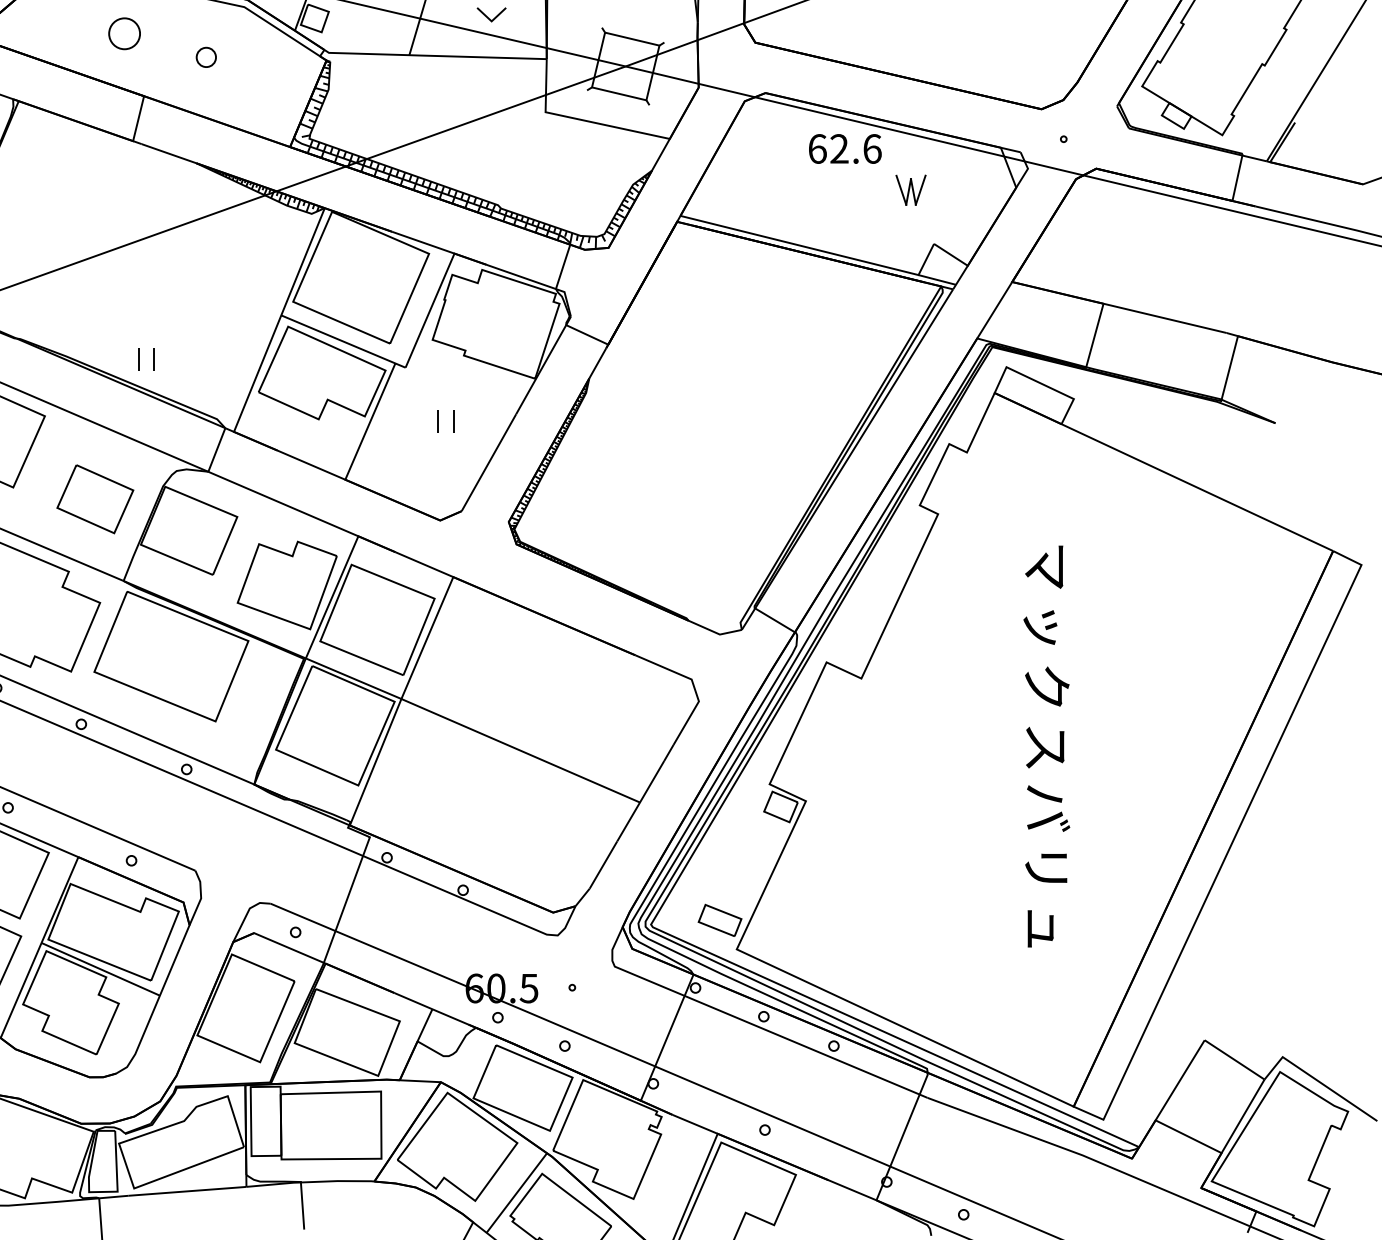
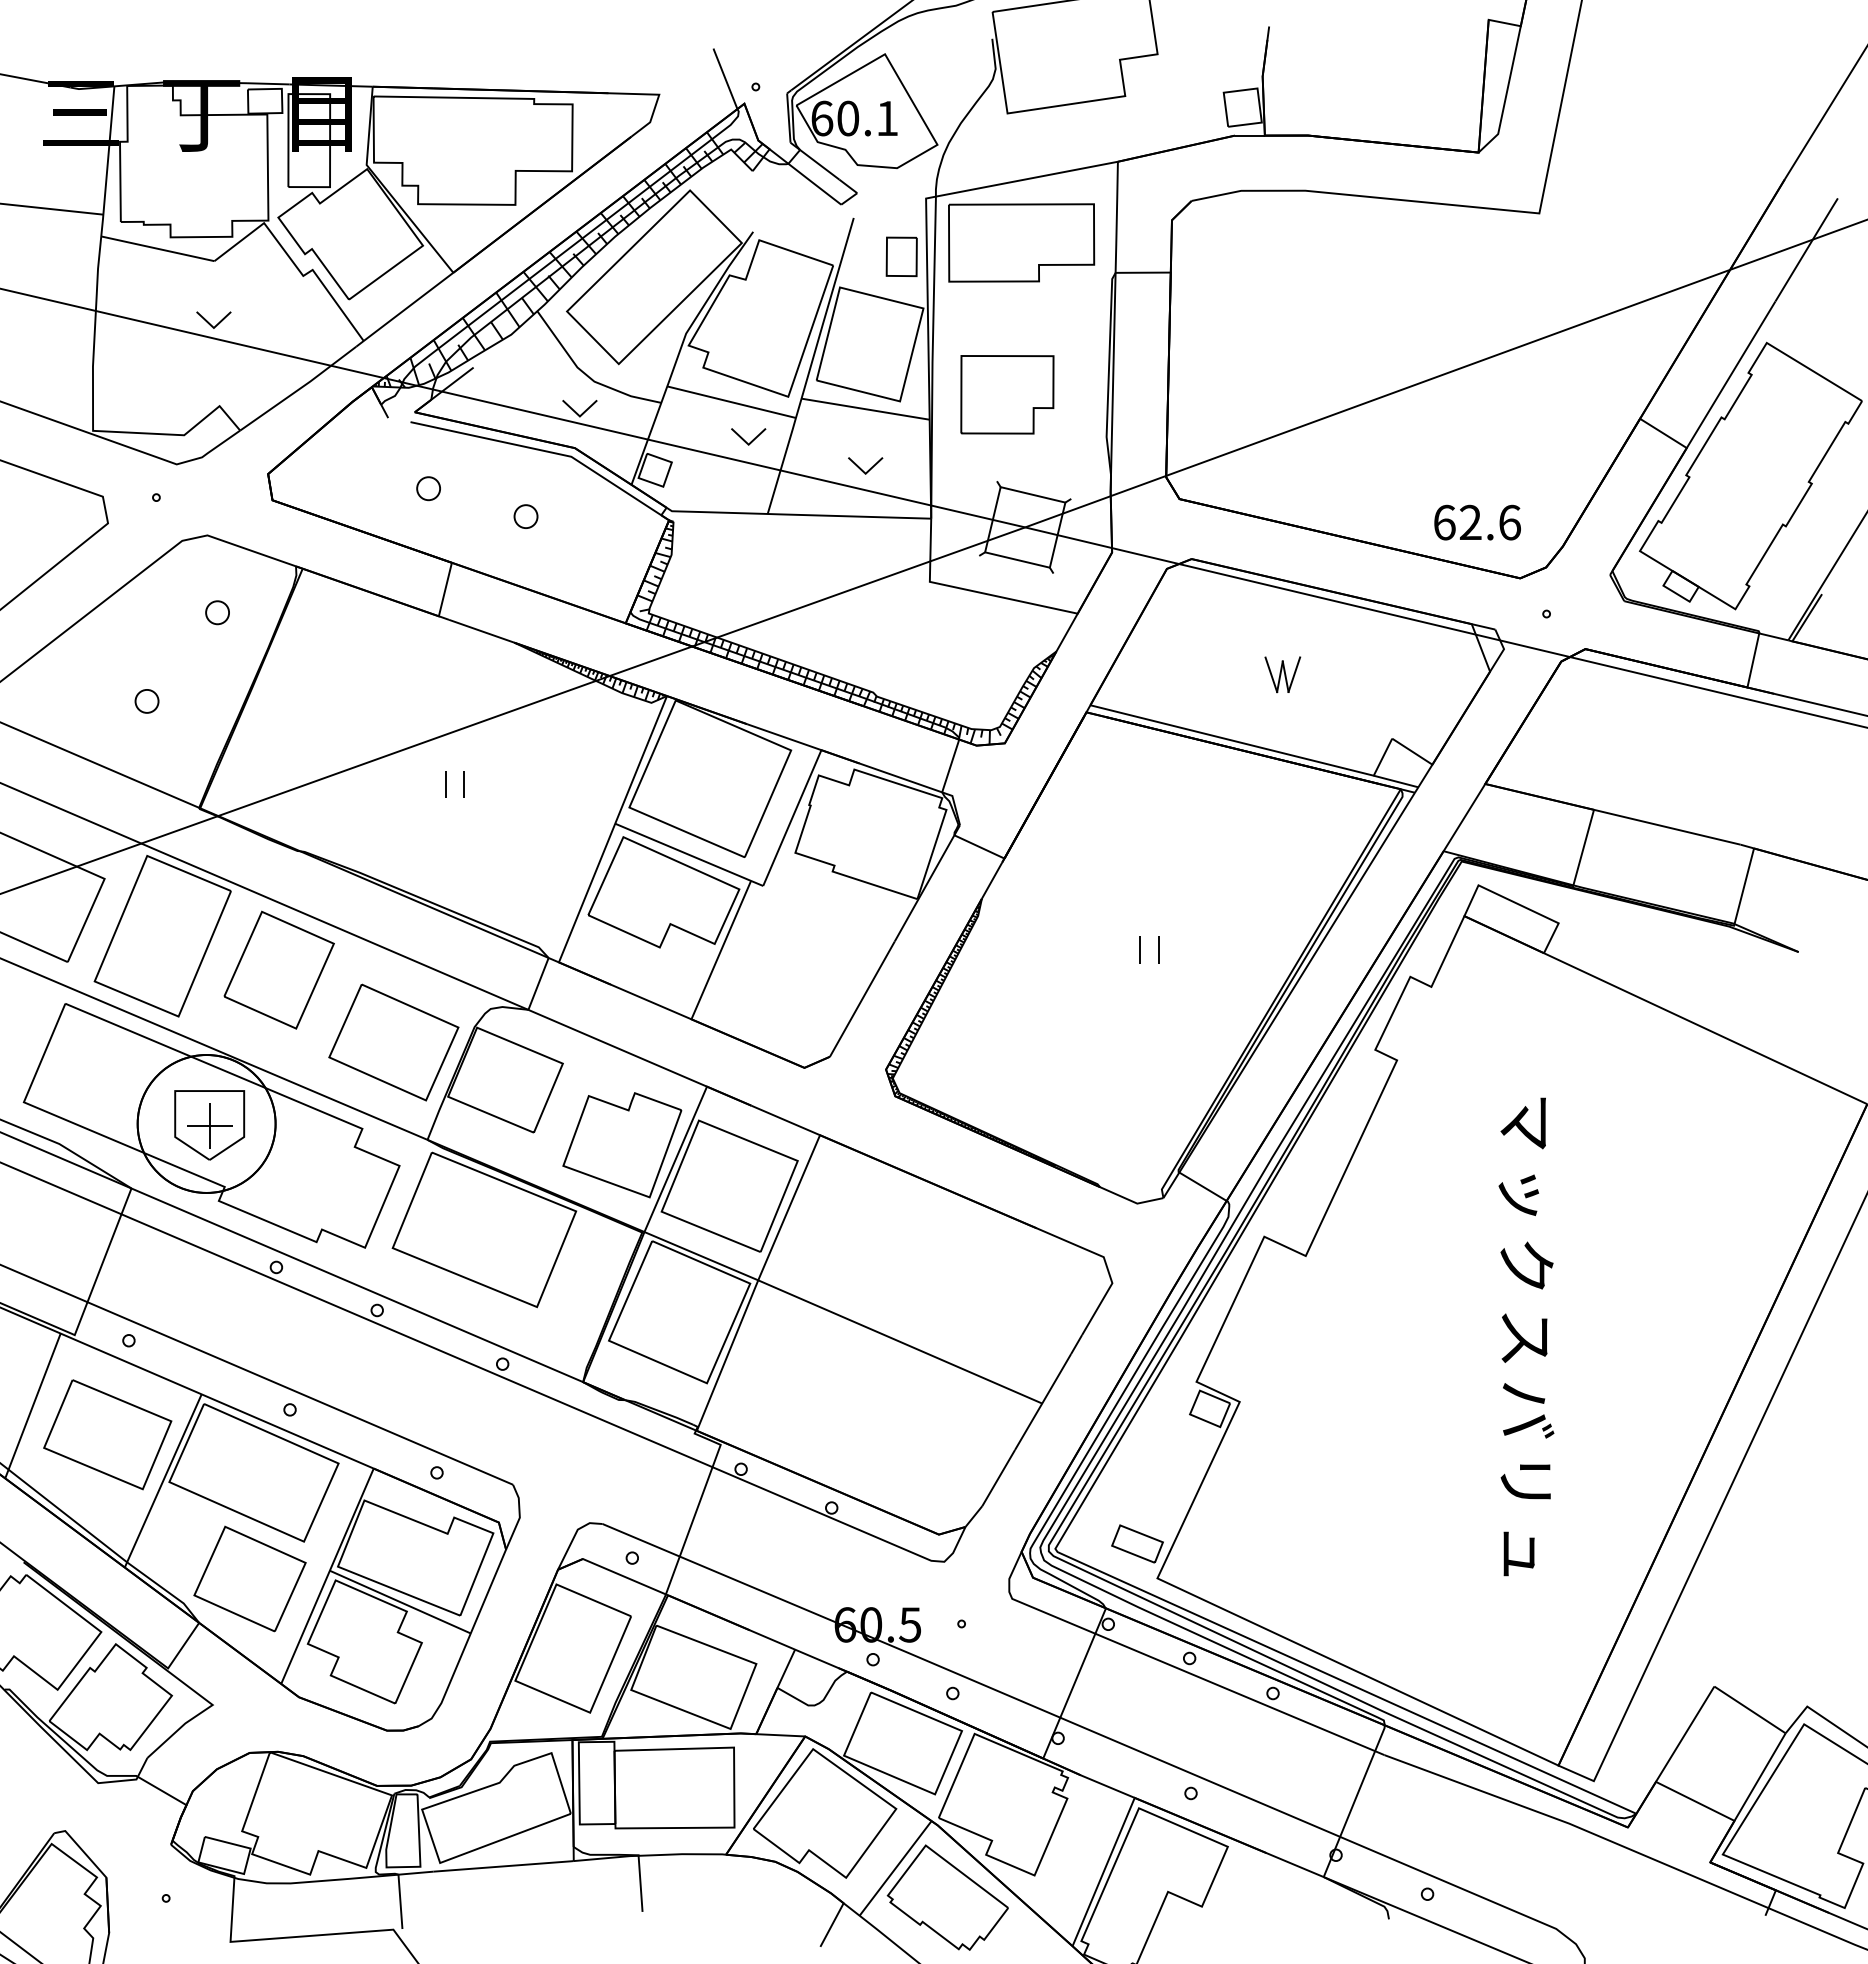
part: (124, 33) -> (428, 488), size x0.62
text: (845, 148) -> (1477, 522), moved
part: (910, 190) -> (1282, 674), moved
part: (139, 359) -> (446, 784), moved
part: (438, 421) -> (1140, 949), moved
part: (95, 499) -> (393, 1042), size x1.43

